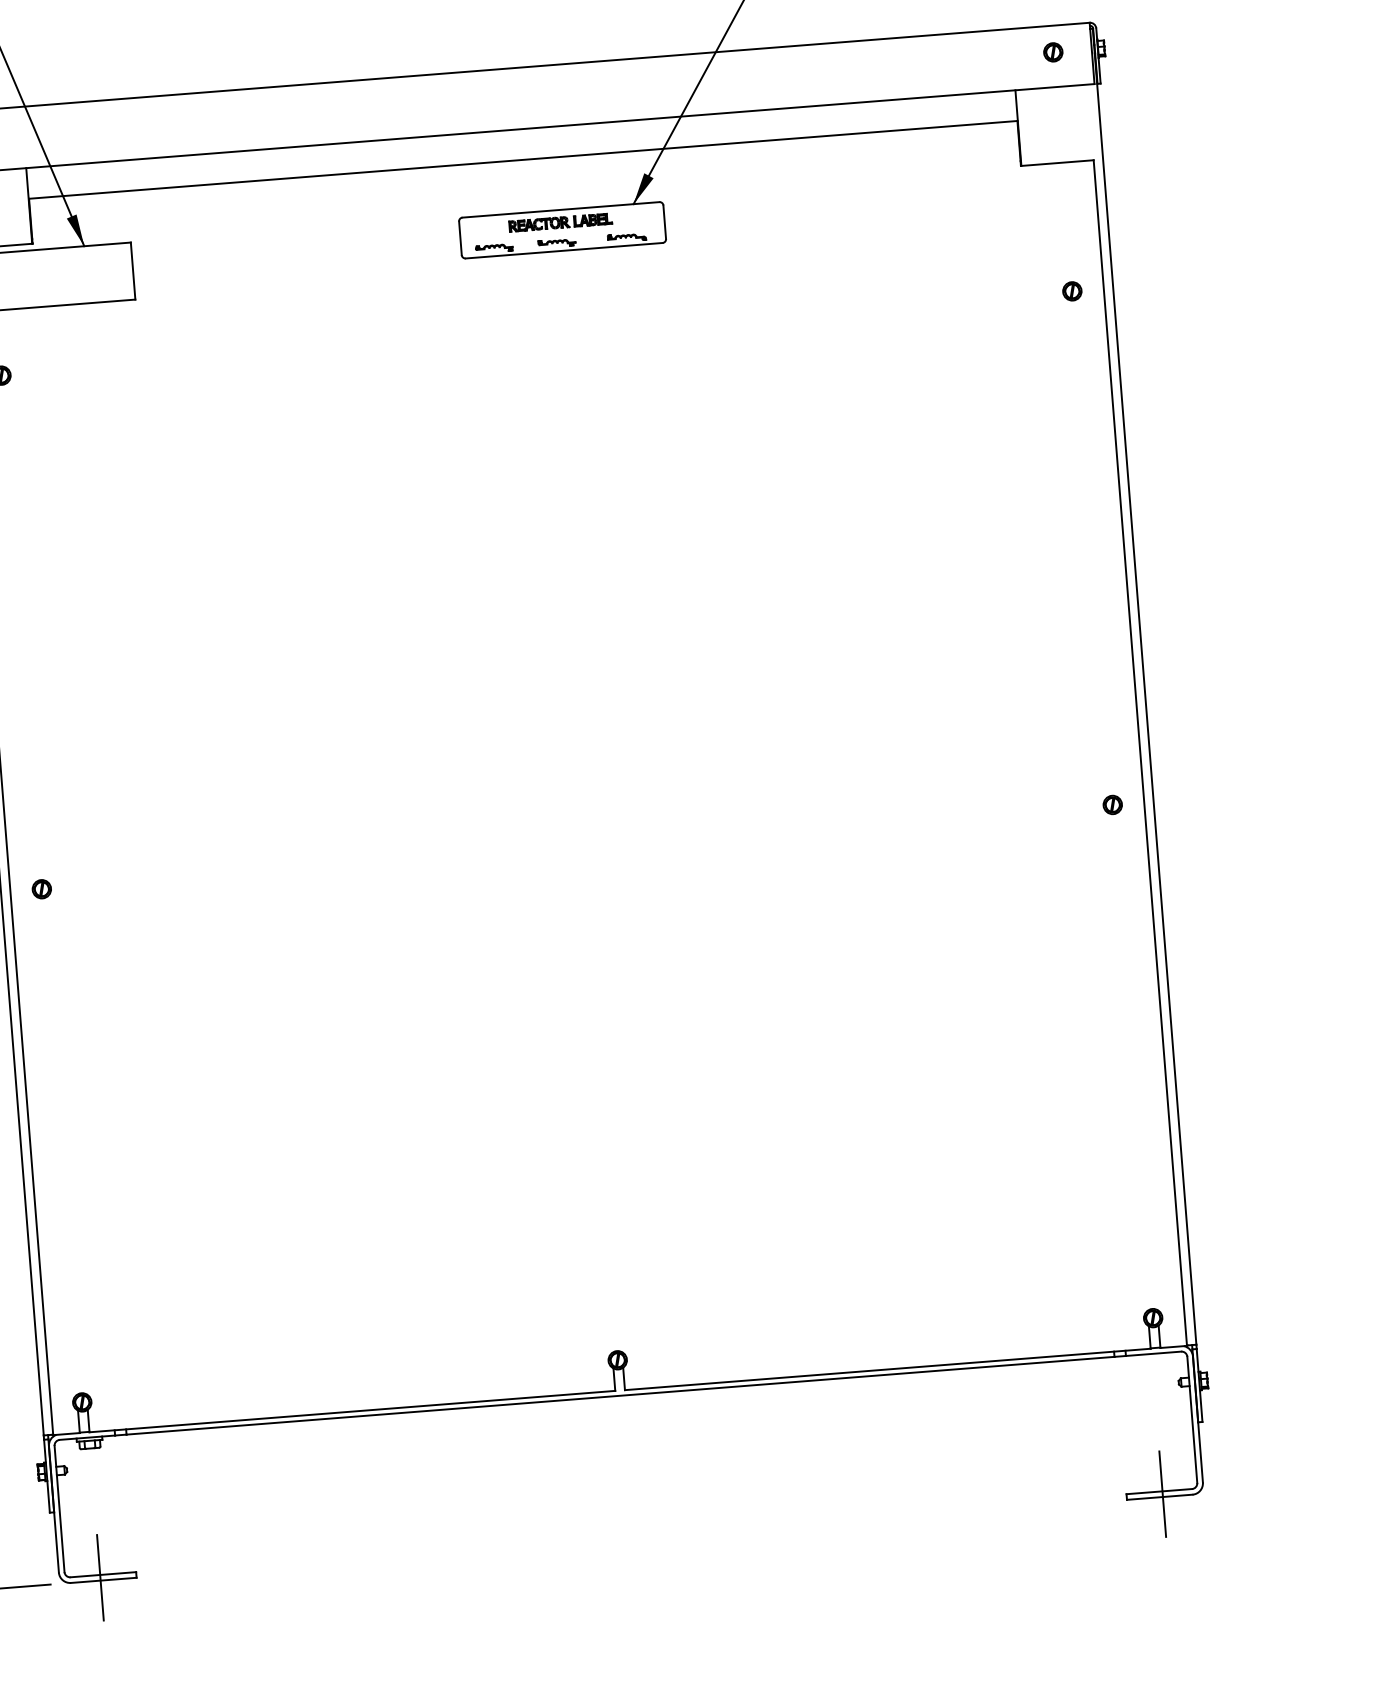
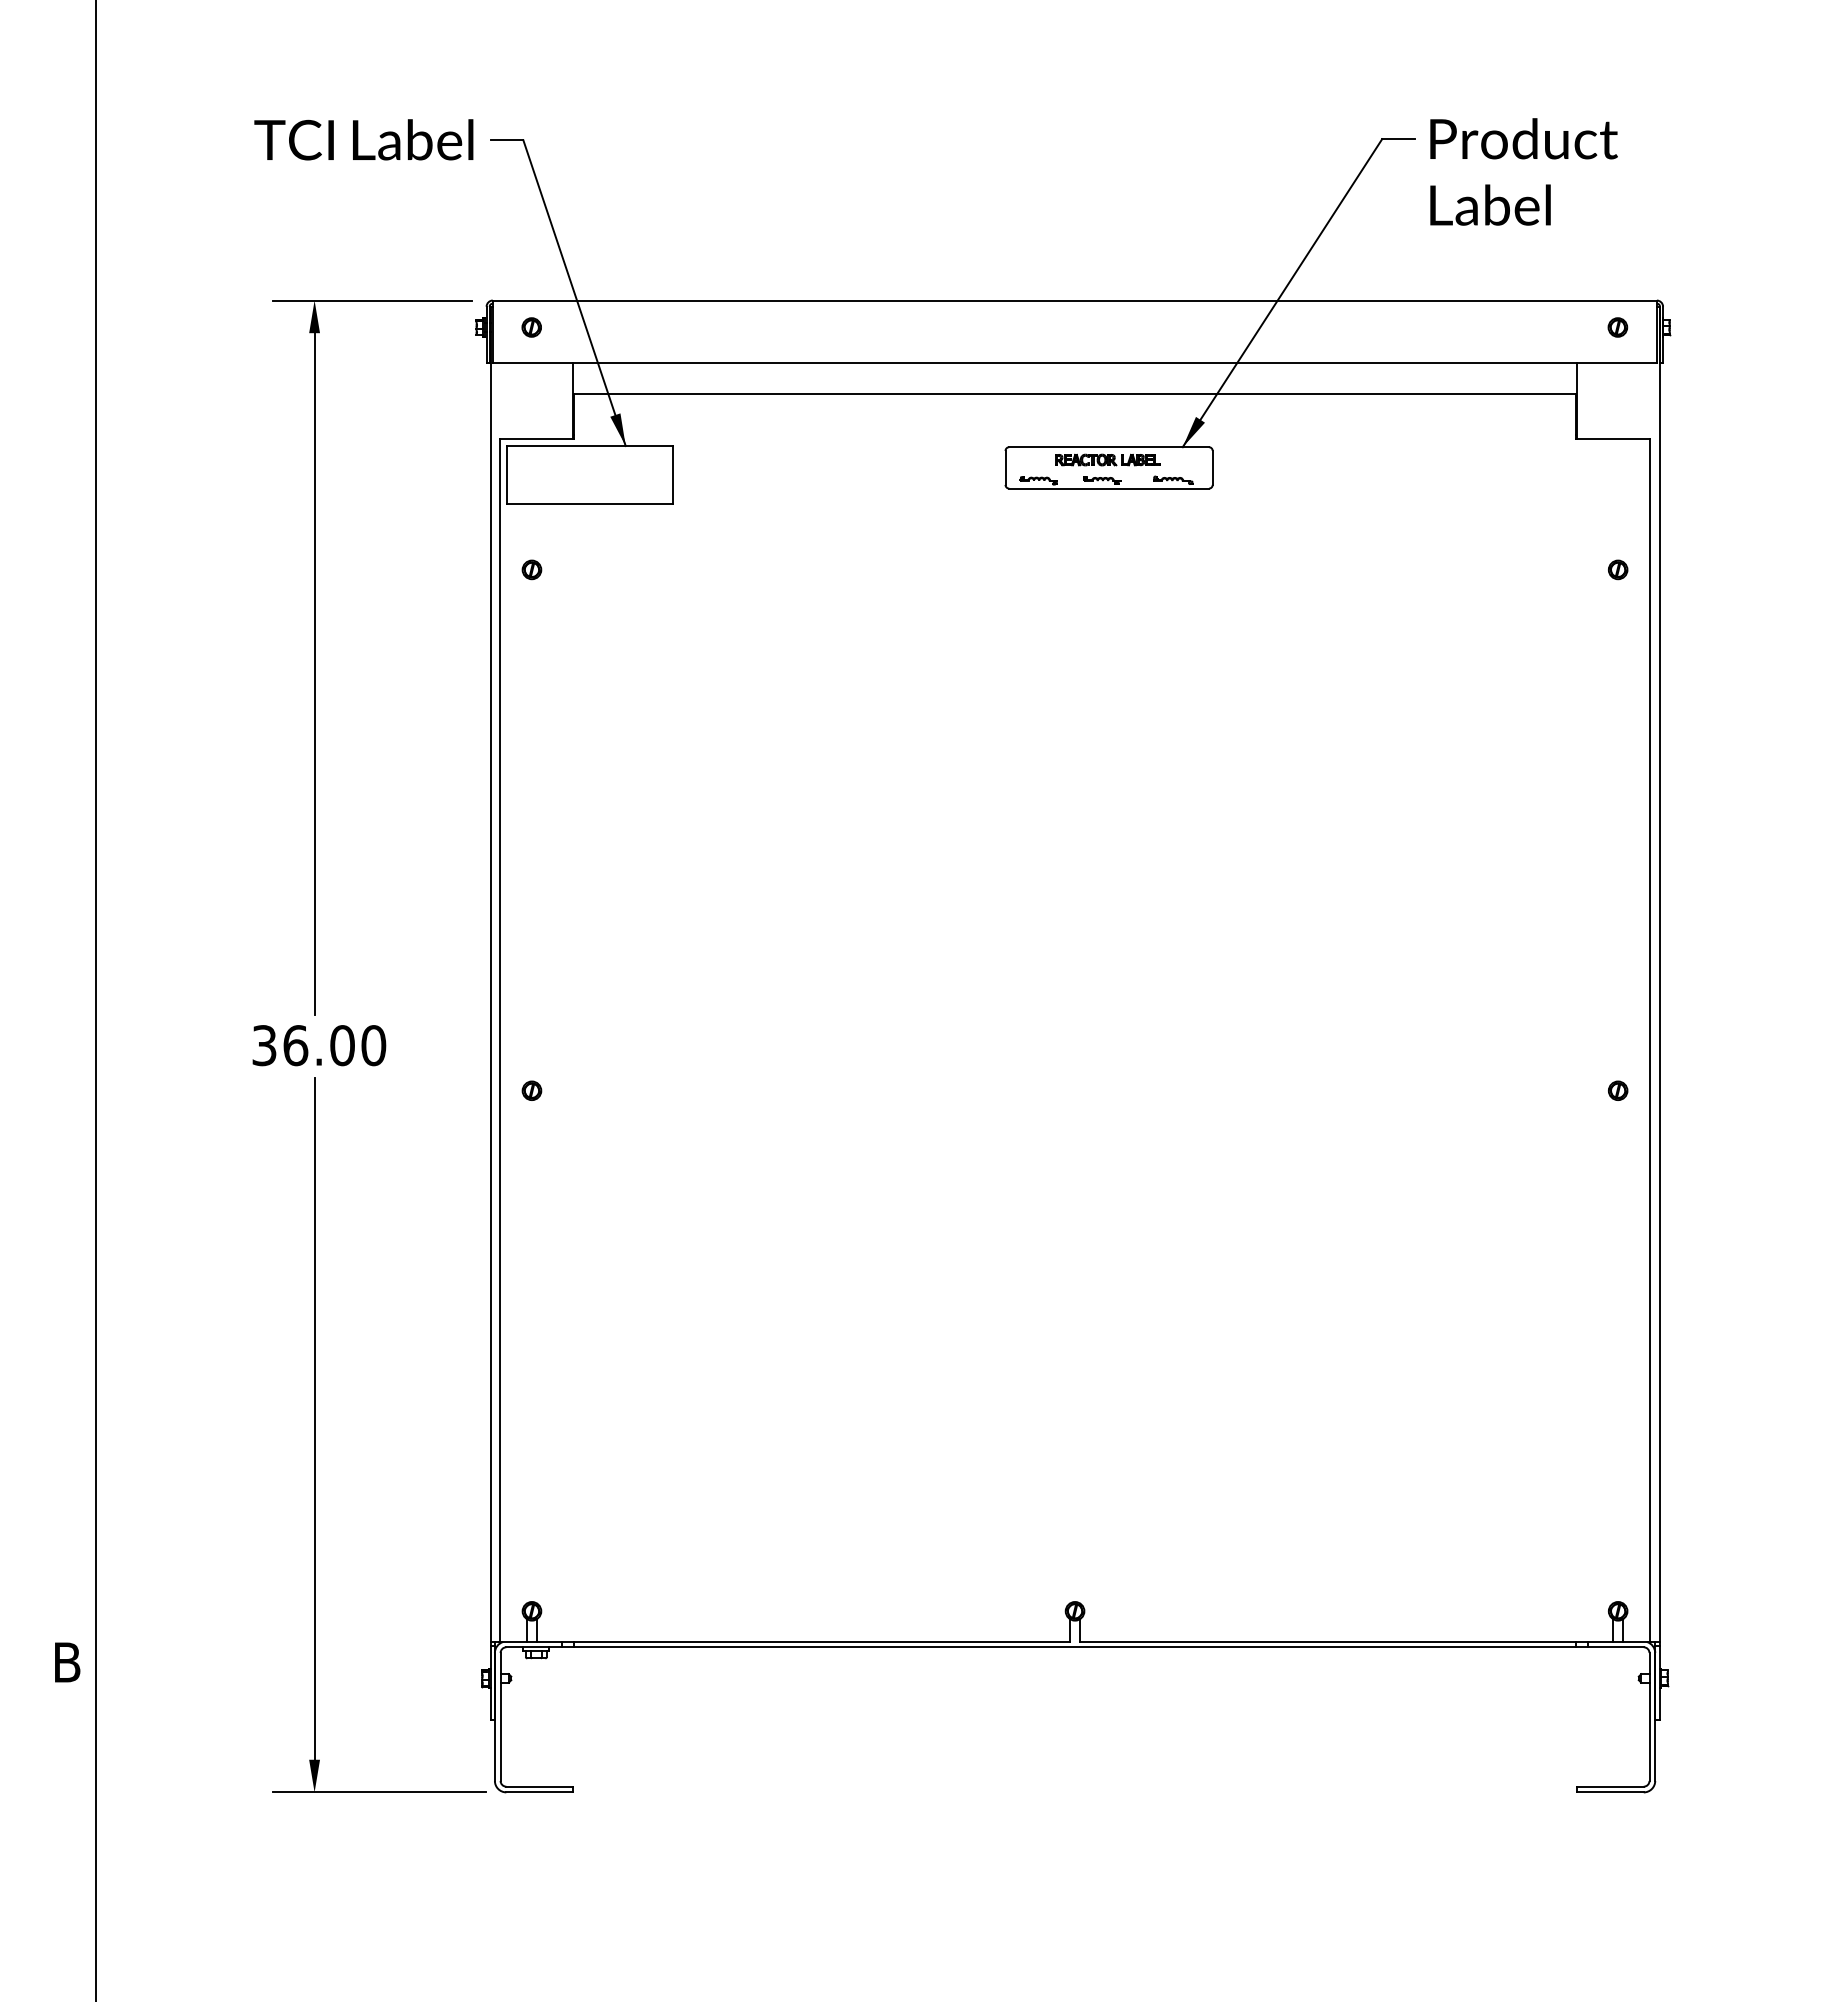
line: (1162, 1494) -> (1613, 1789), removed
line: (100, 1577) -> (536, 1789), removed

